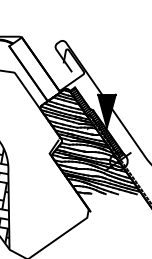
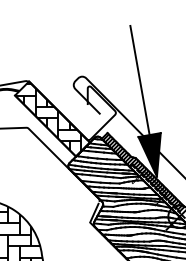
line: (106, 51) -> (139, 80), added
hatch: (31, 68) -> (48, 118), added

